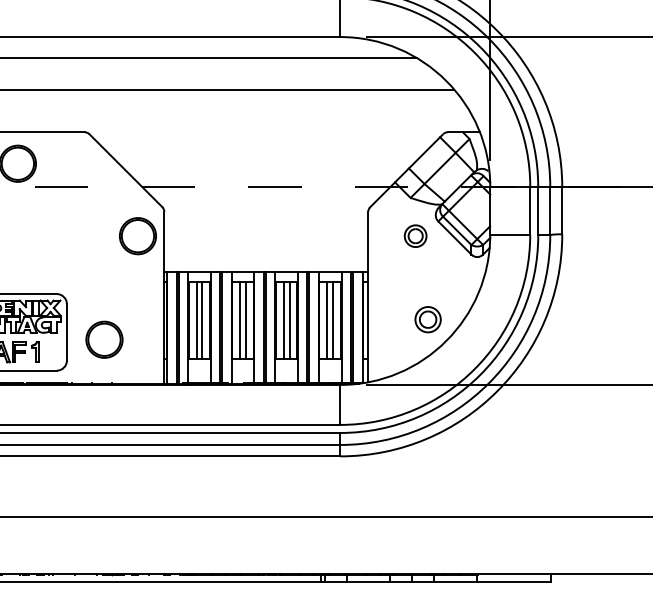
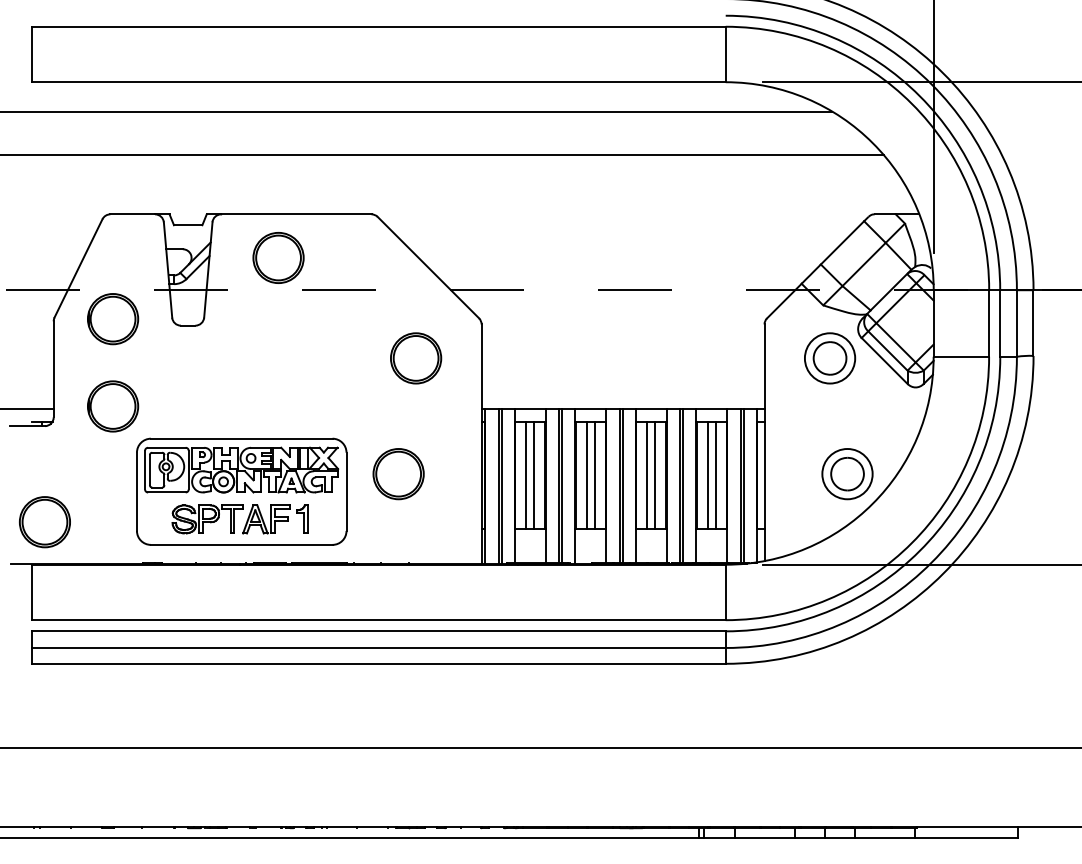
part: (138, 236) -> (416, 358), moved
part: (415, 236) -> (830, 358), size x1.67
part: (428, 319) -> (847, 474), size x1.43
part: (104, 340) -> (398, 474), moved

